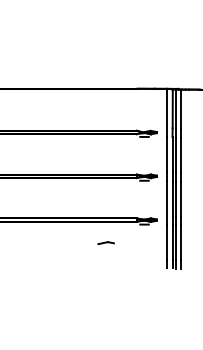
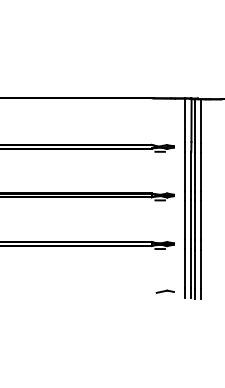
part: (105, 242) -> (164, 291), moved

